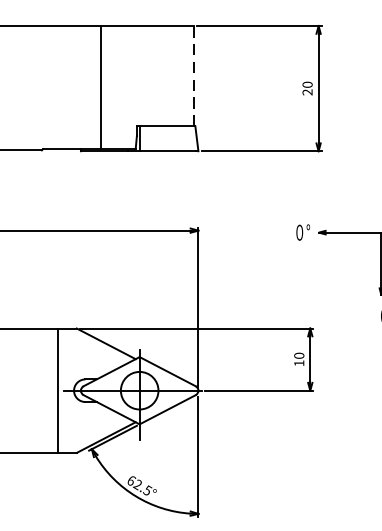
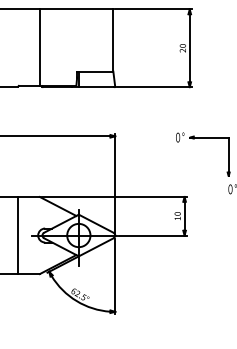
line: (193, 76) -> (112, 40), dashed -> solid
line: (100, 87) -> (39, 47), moved
line: (58, 390) -> (18, 235), moved

